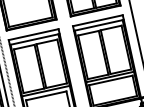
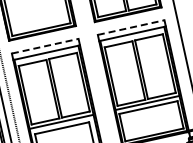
line: (98, 20) -> (131, 27), solid -> dashed
line: (33, 34) -> (45, 46), solid -> dashed

